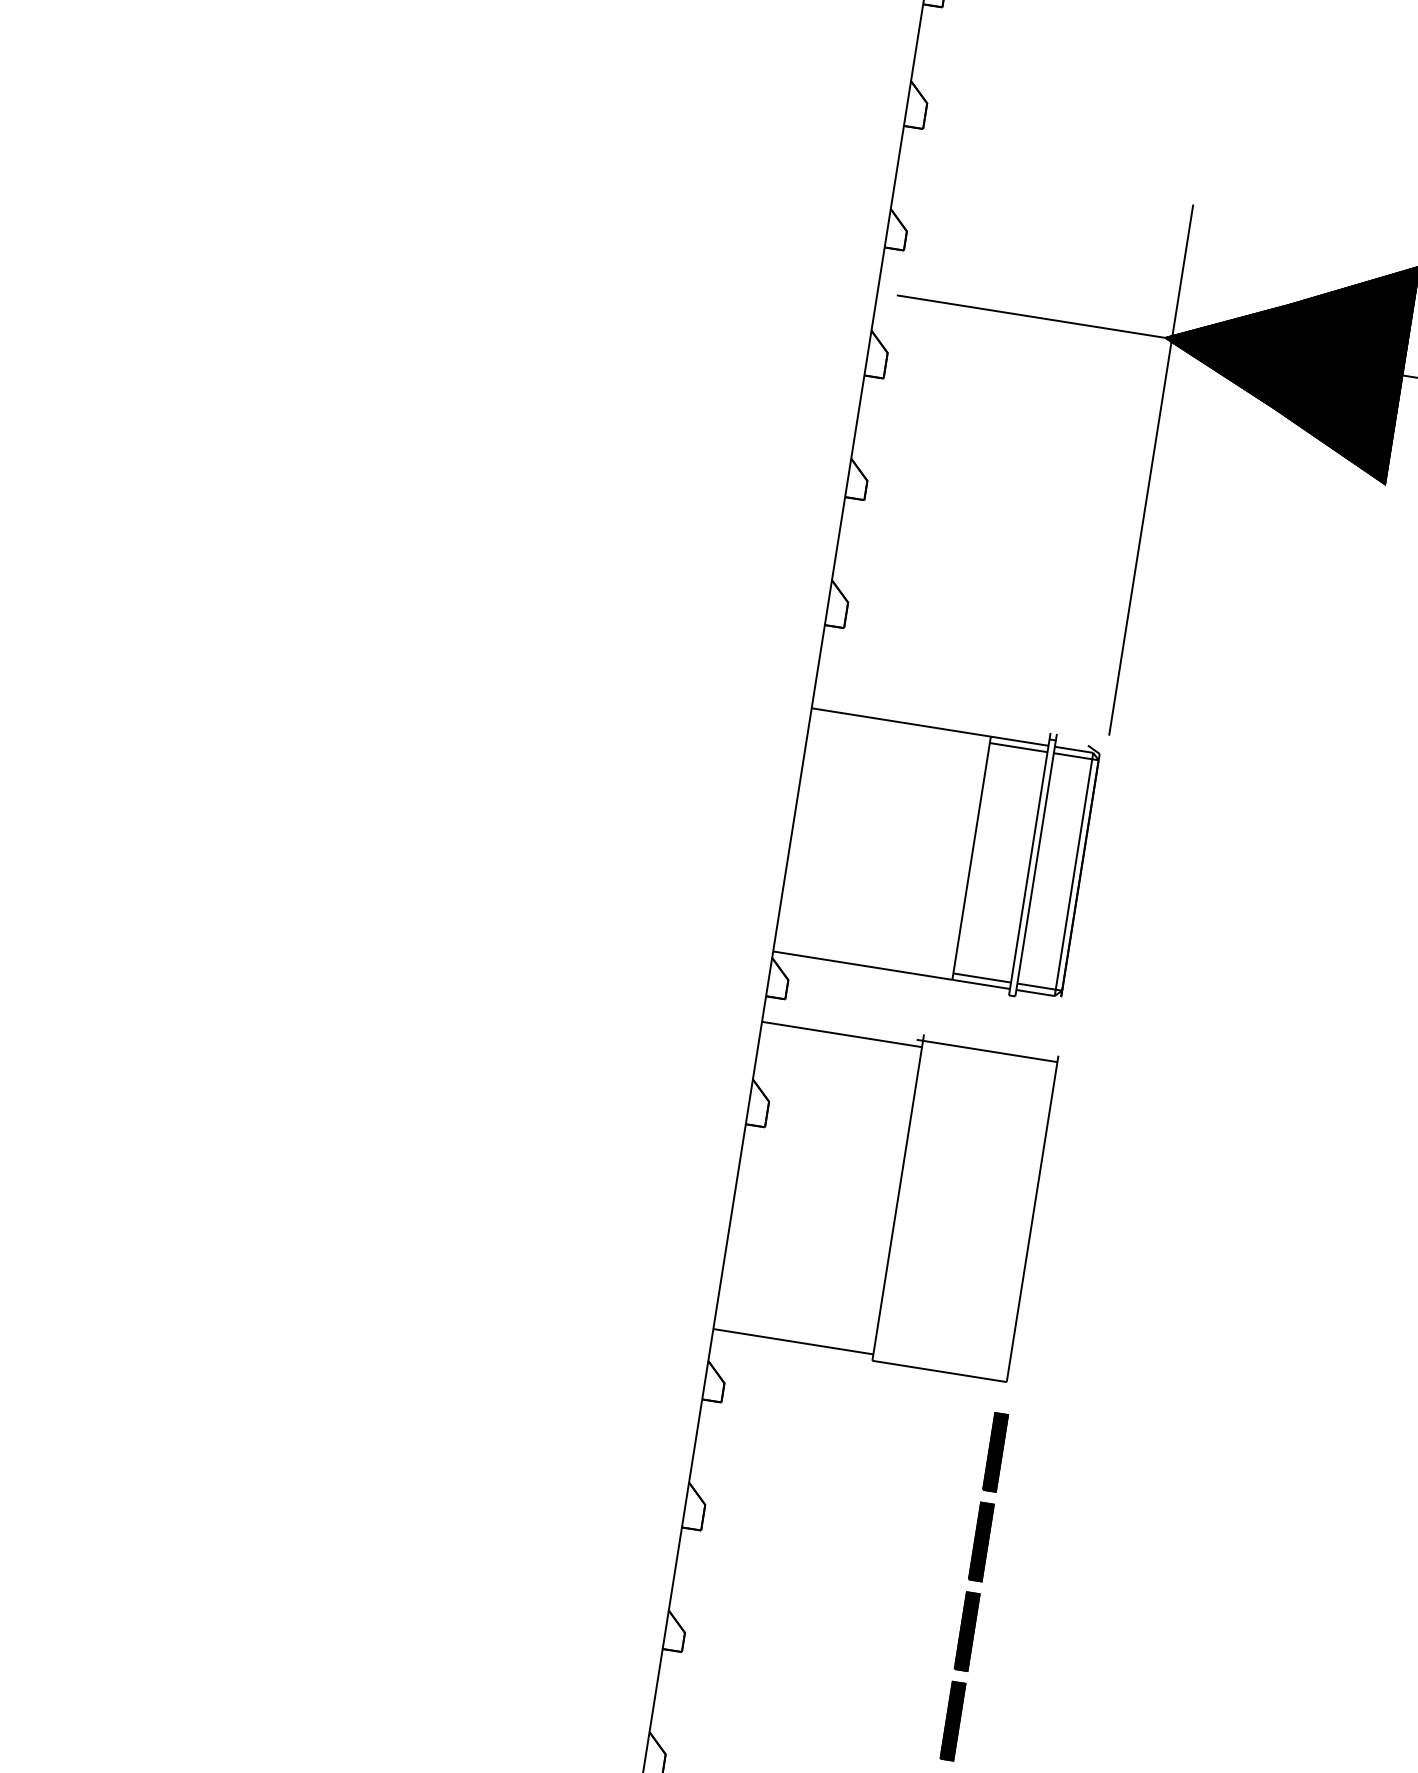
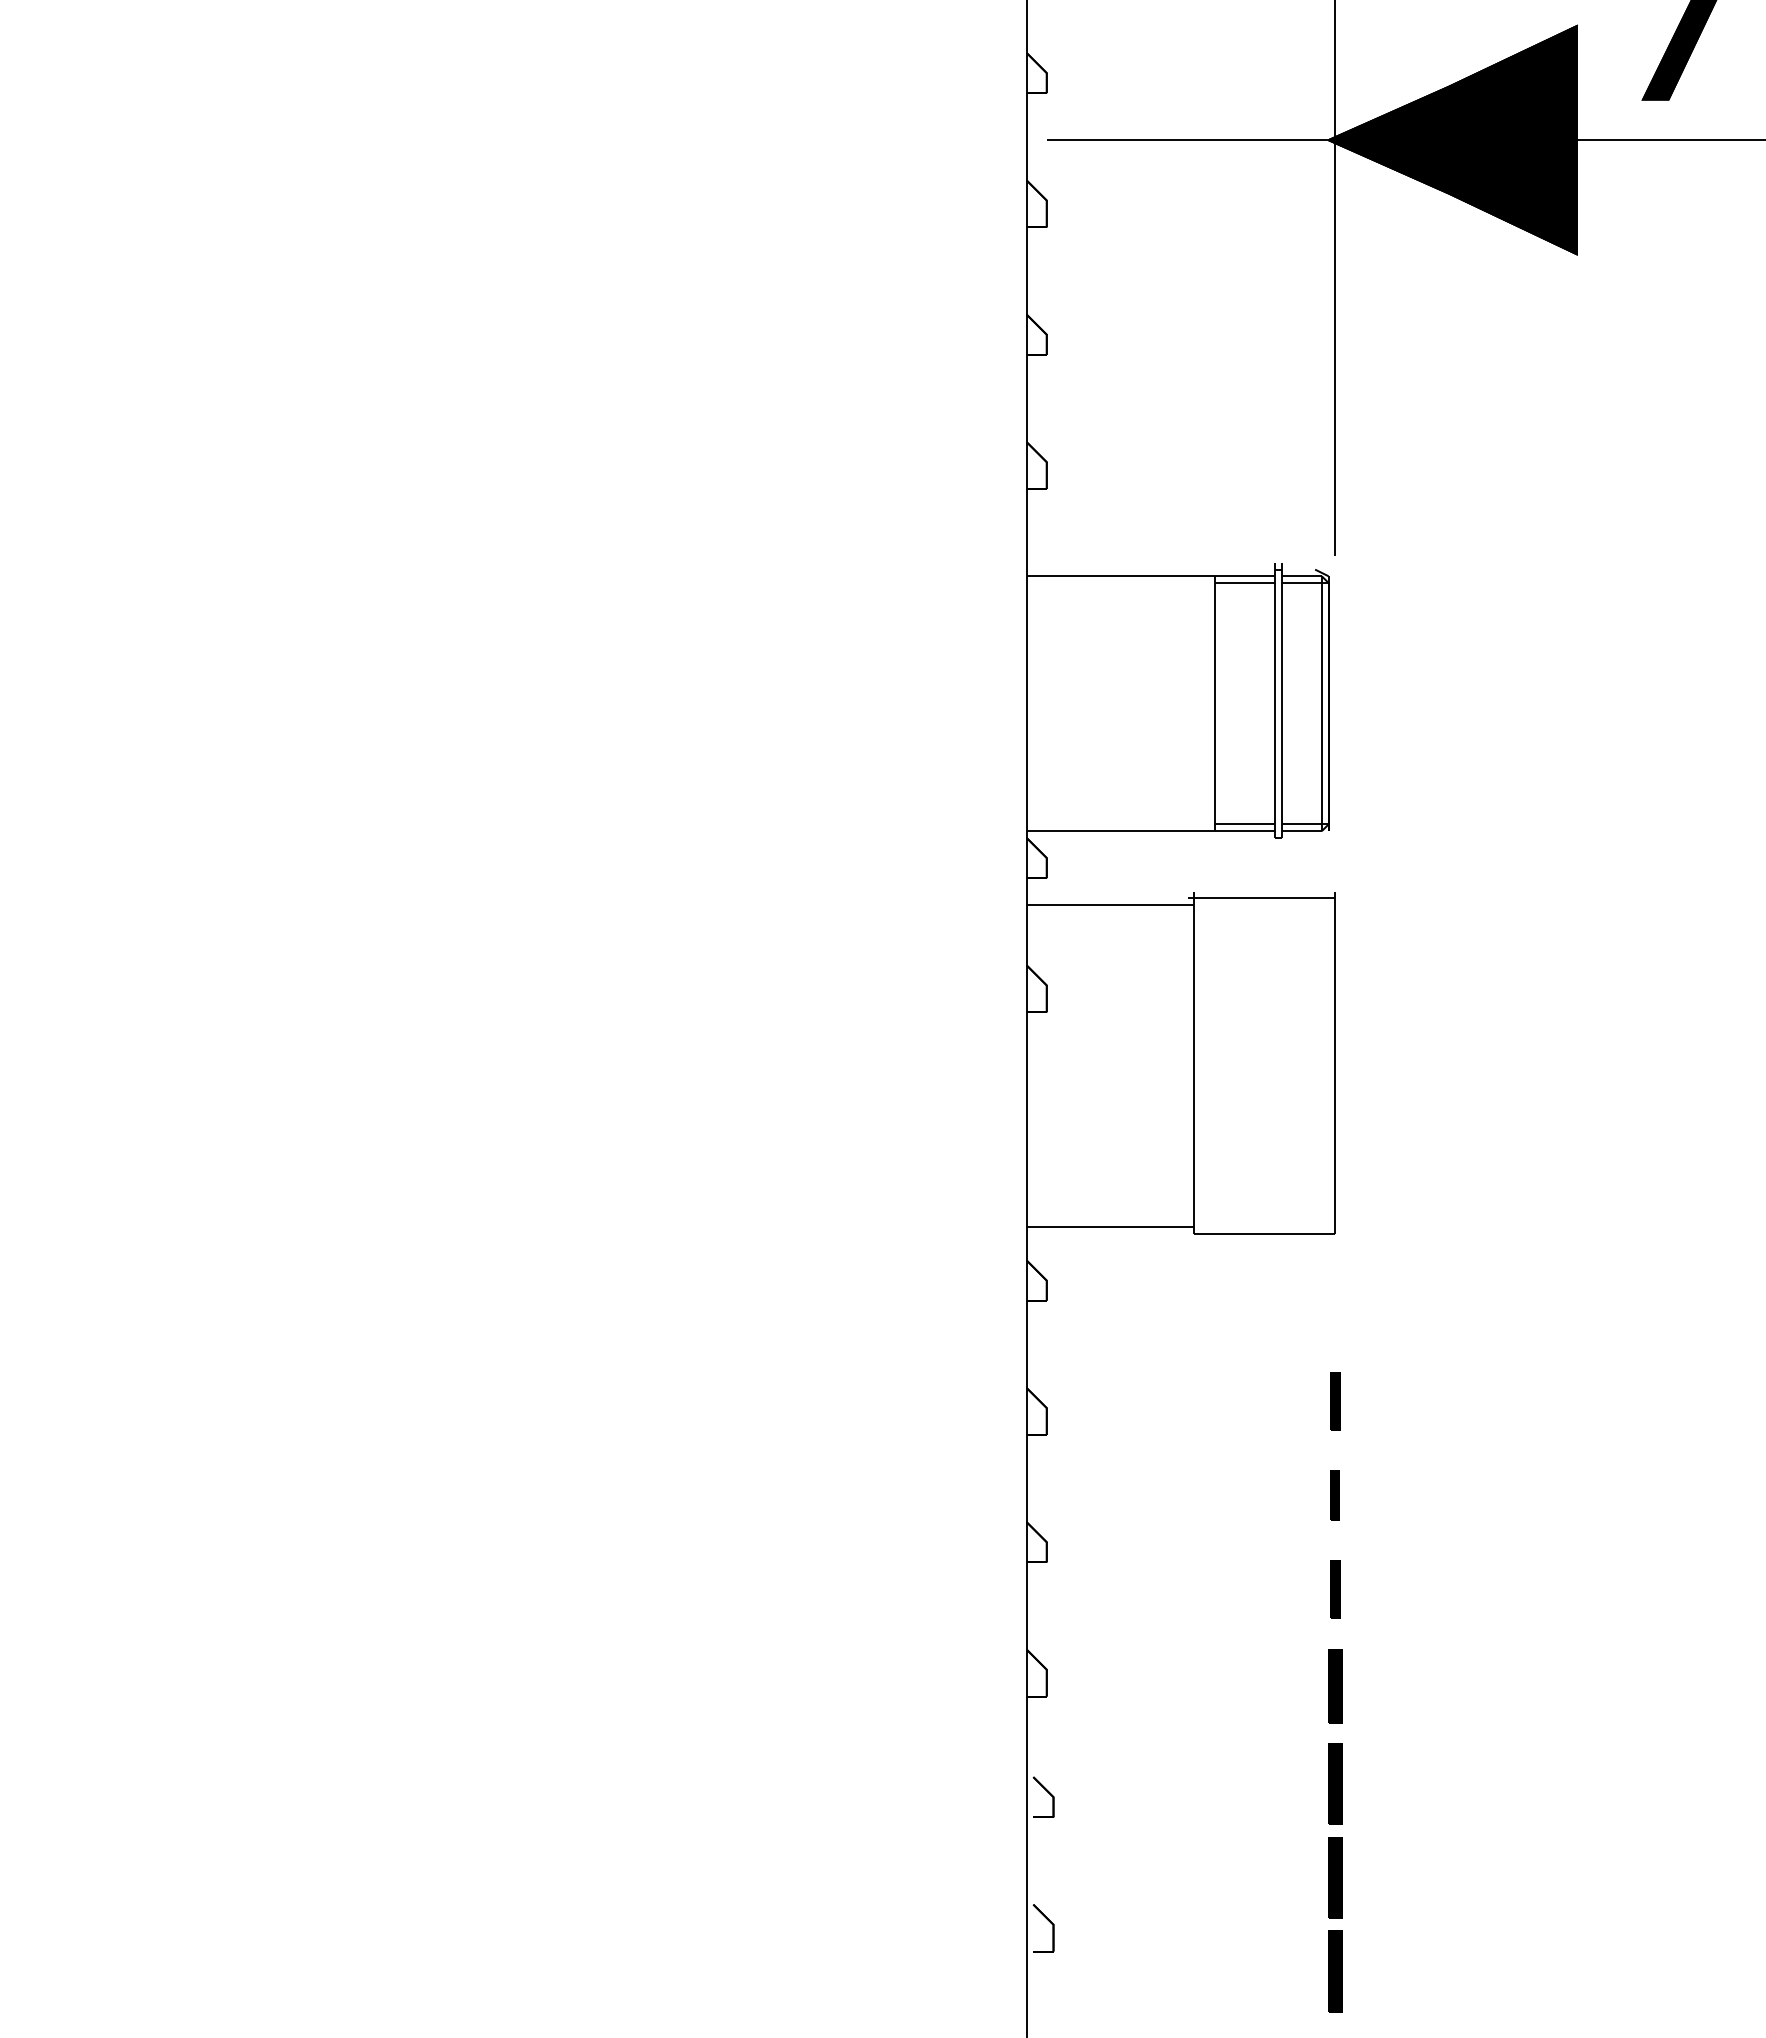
part: (995, 1452) -> (1335, 1307), removed
part: (981, 1542) -> (1335, 1401), size x0.7
part: (967, 1631) -> (1335, 1495), size x0.6
part: (953, 1721) -> (1335, 1589), size x0.7

